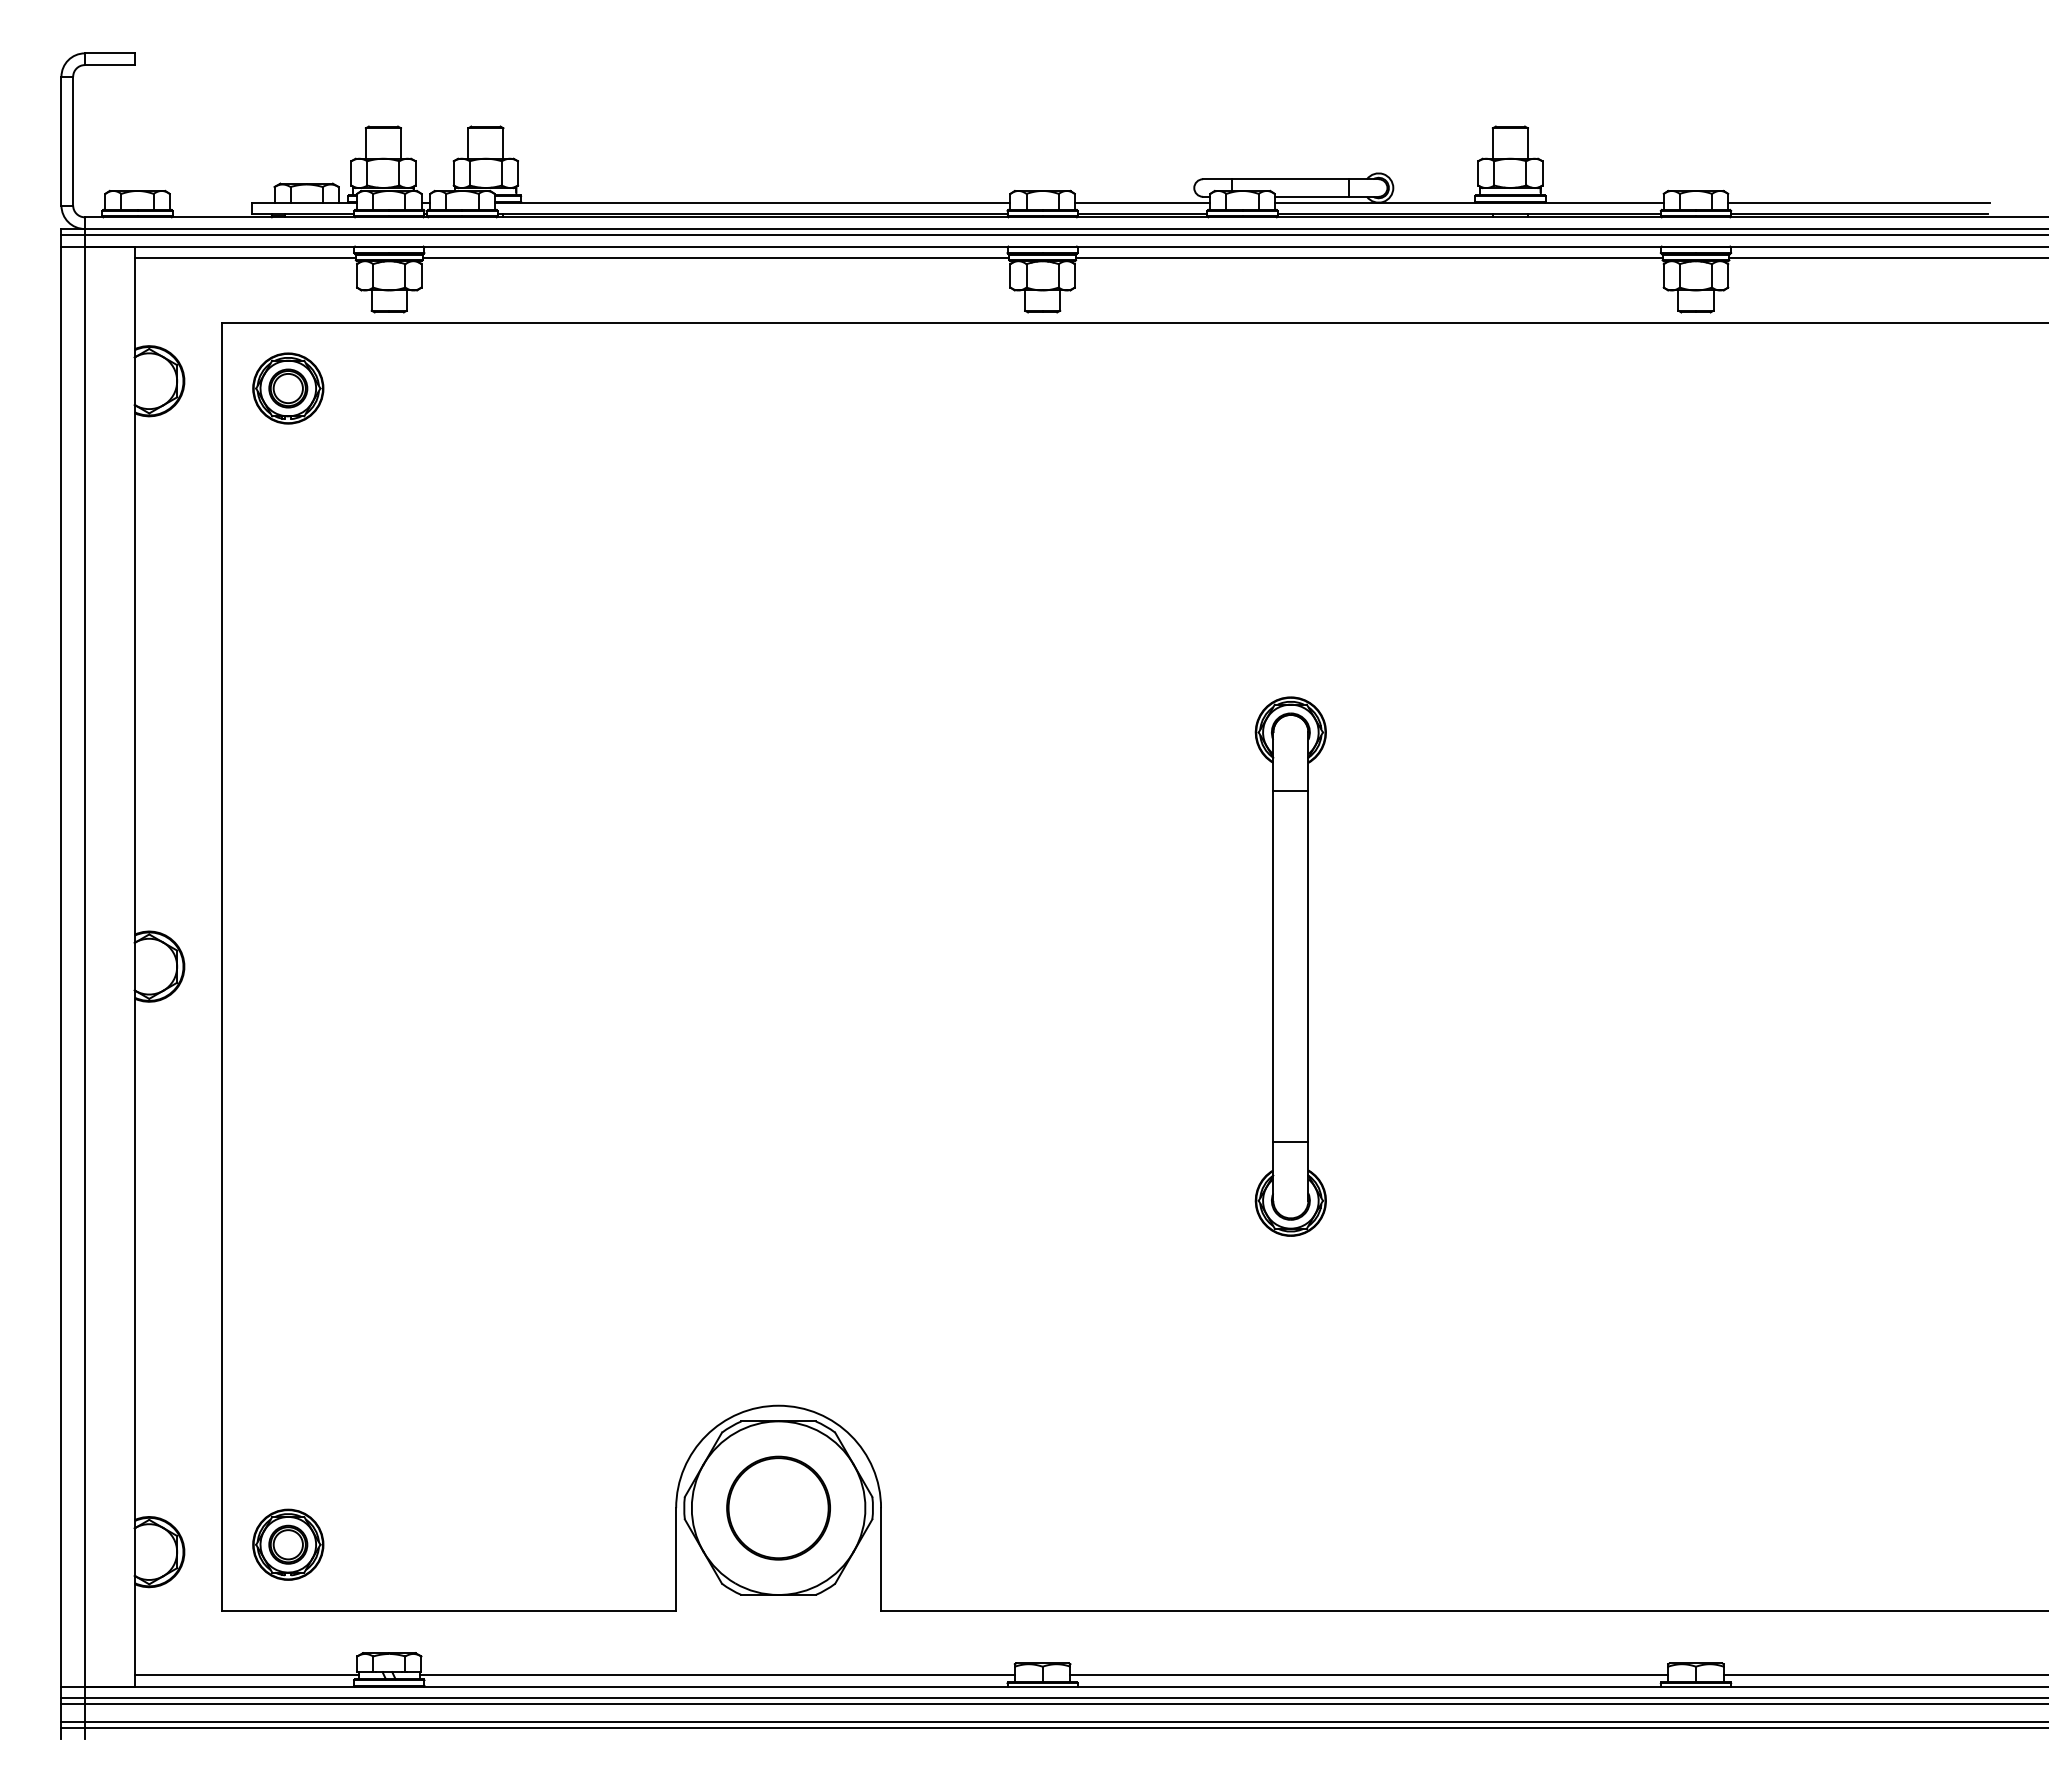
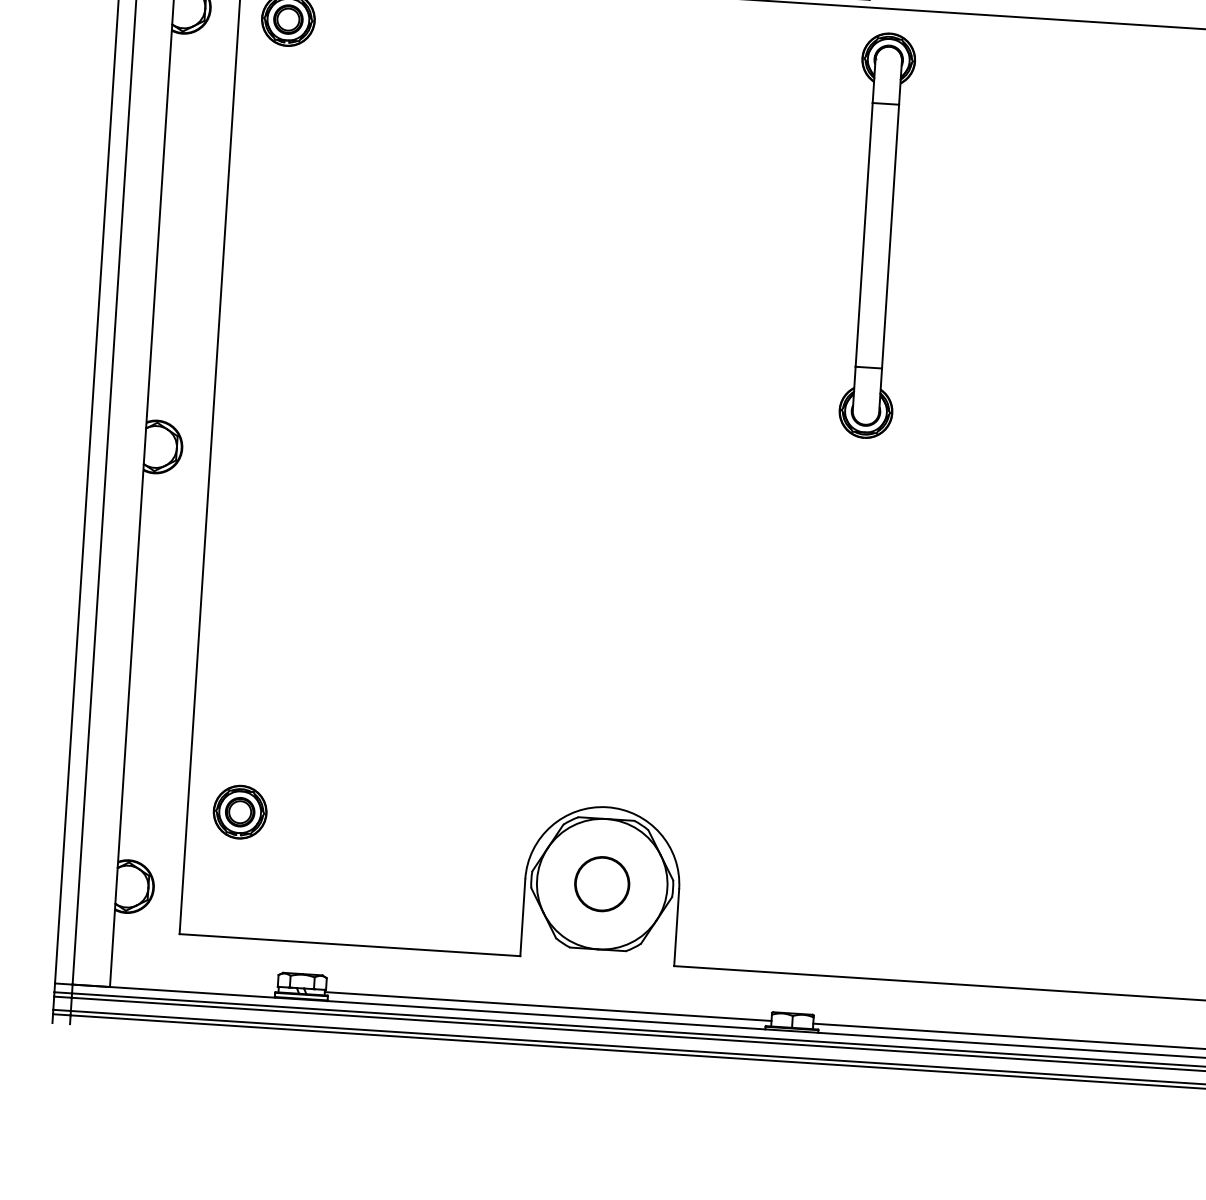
part: (1290, 966) -> (877, 235), moved
circle: (778, 1507) -> (602, 883), size x0.7
part: (288, 1544) -> (240, 812), moved
line: (246, 1675) -> (194, 984), removed

